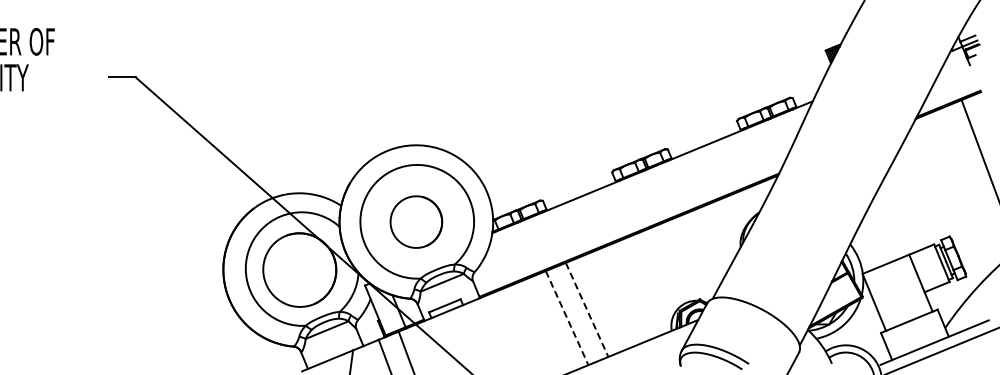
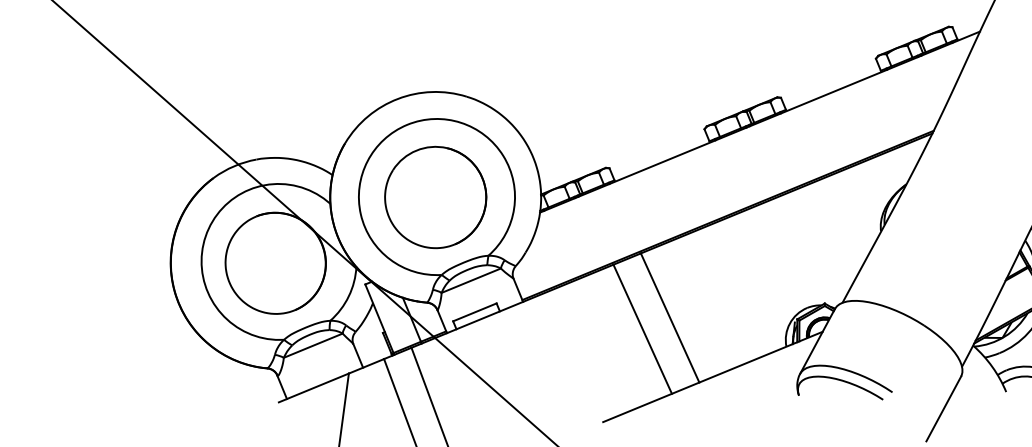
part: (416, 221) -> (435, 196), size x1.43
line: (587, 309) -> (670, 317), dashed -> solid
line: (567, 318) -> (643, 329), dashed -> solid

